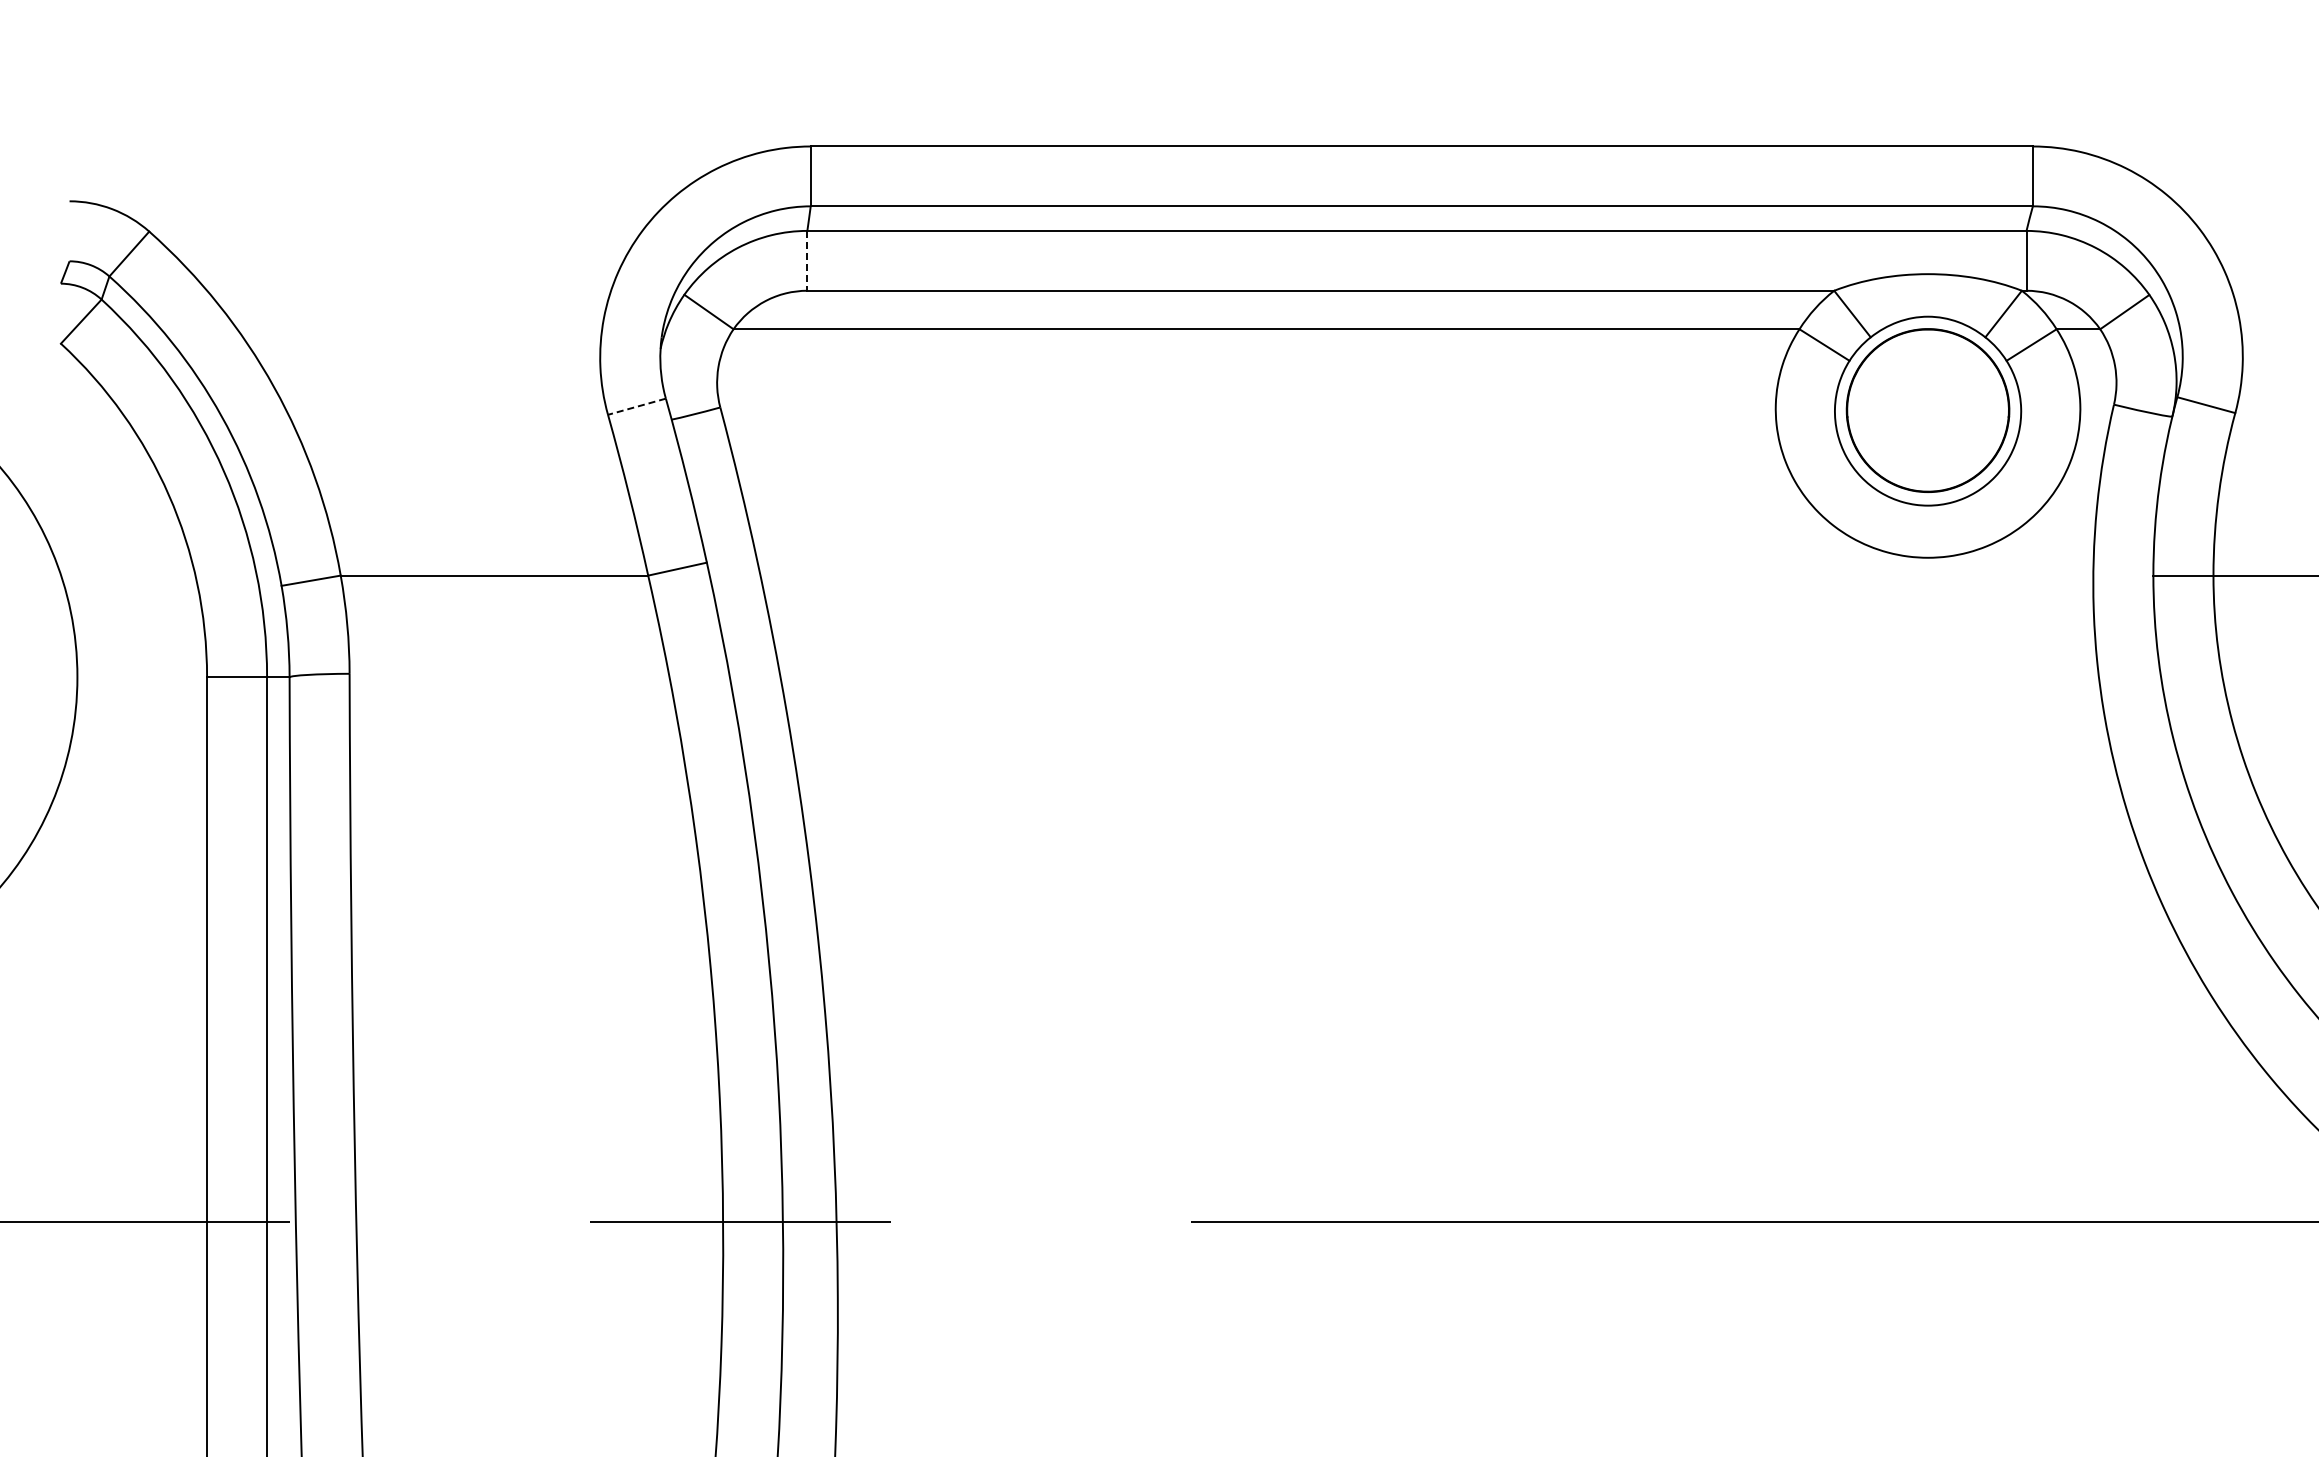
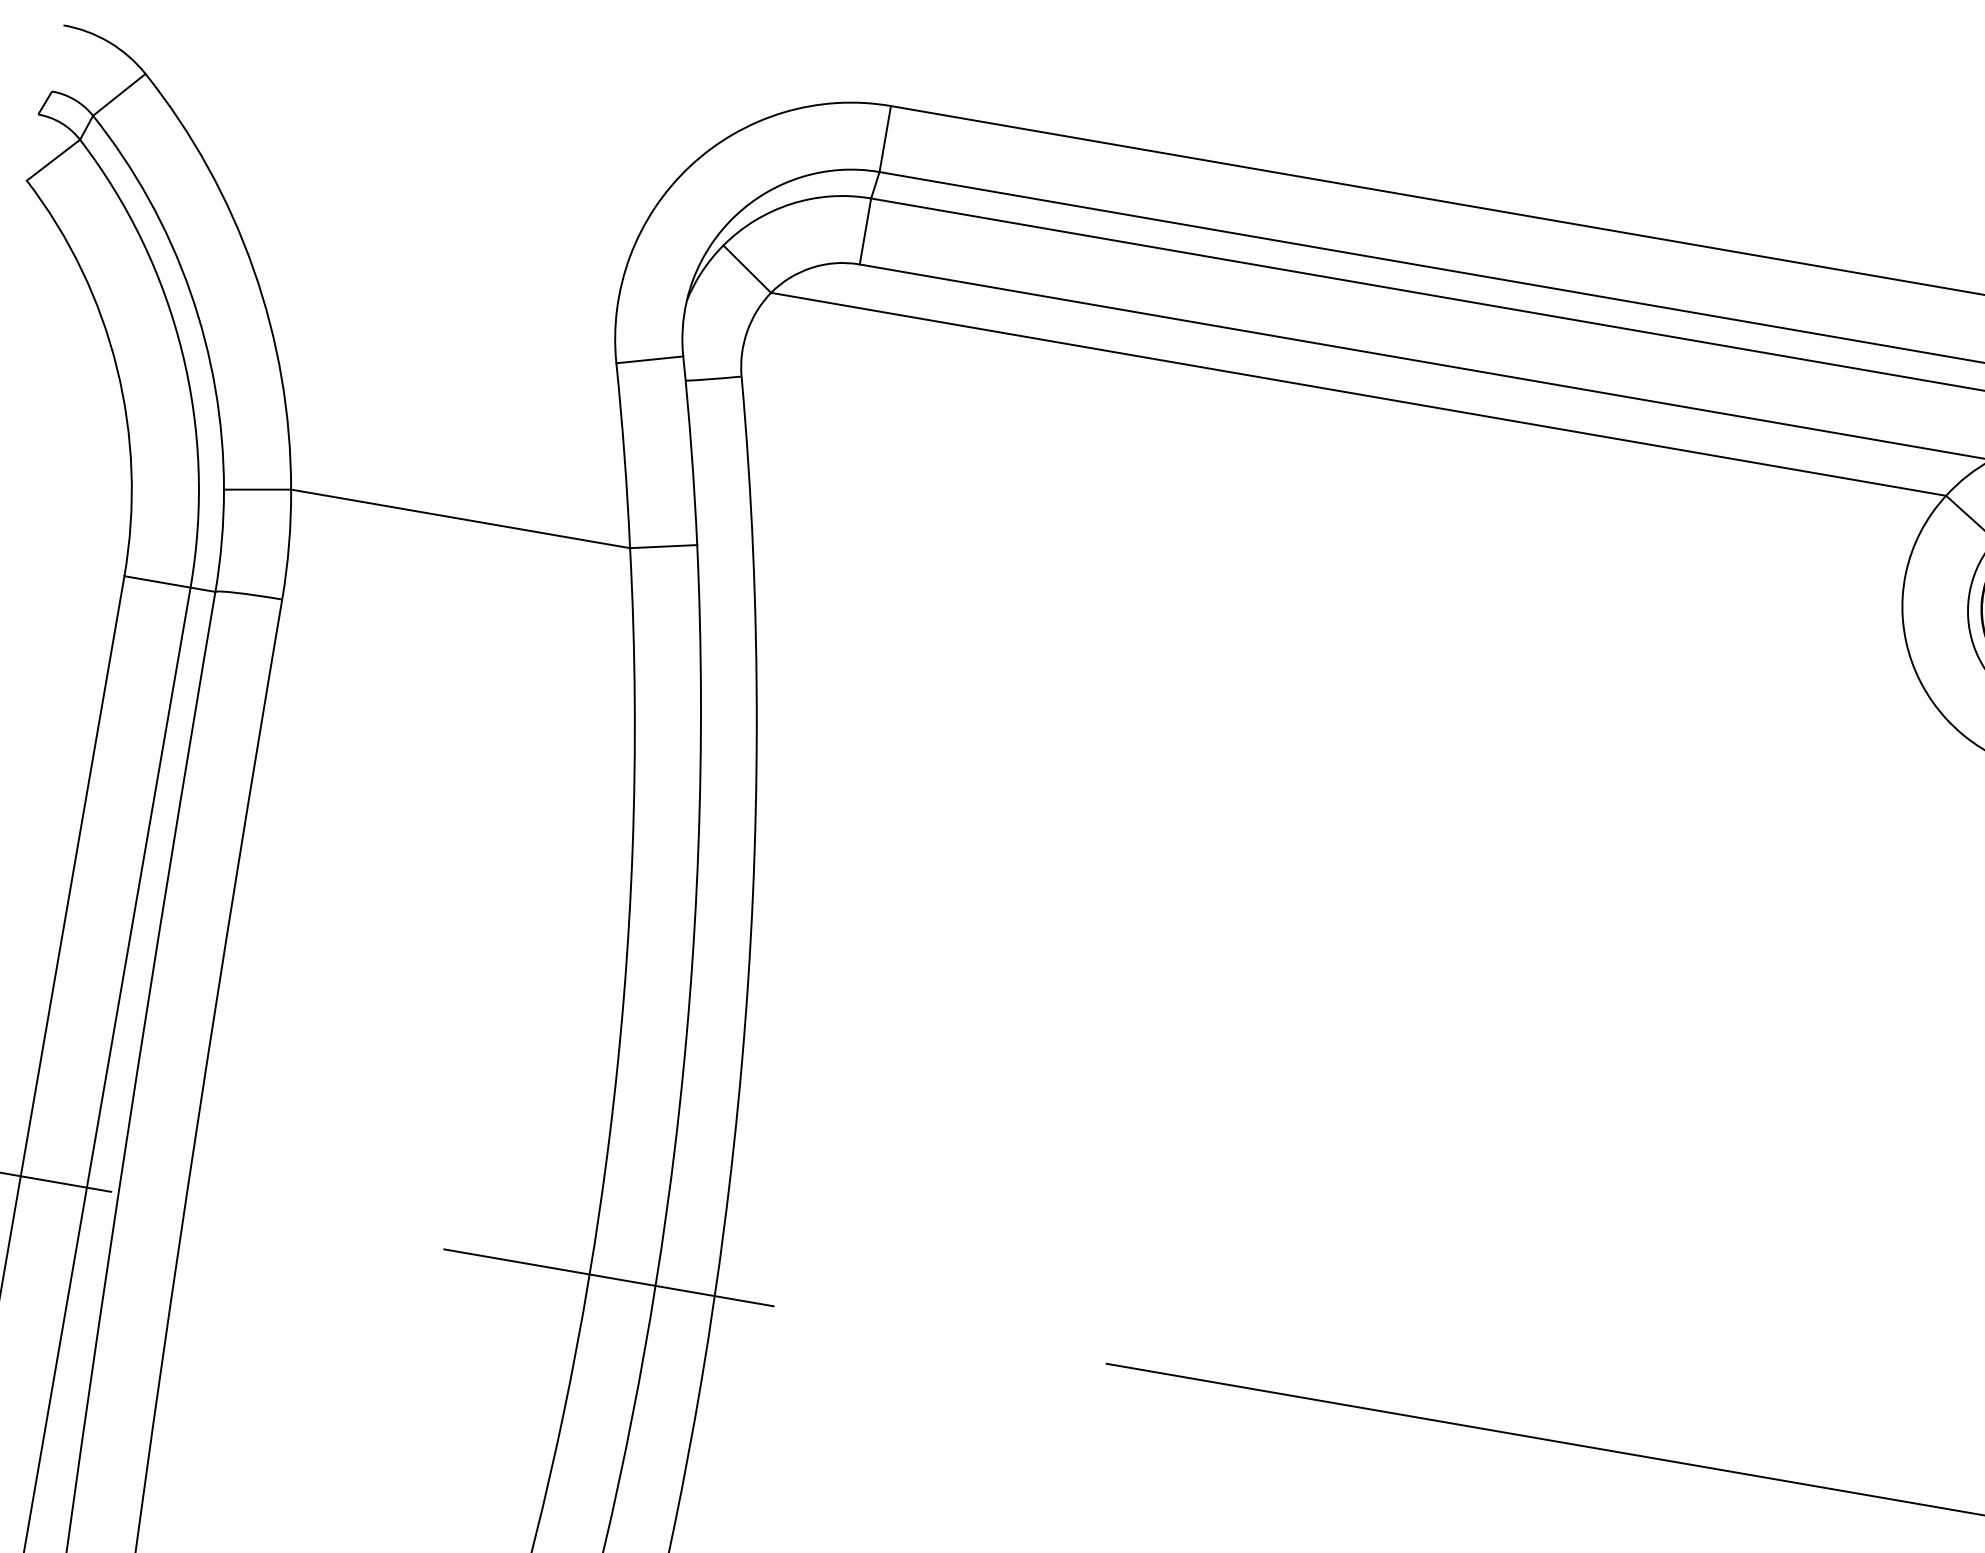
line: (807, 260) -> (865, 231), dashed -> solid
line: (636, 406) -> (649, 359), dashed -> solid

